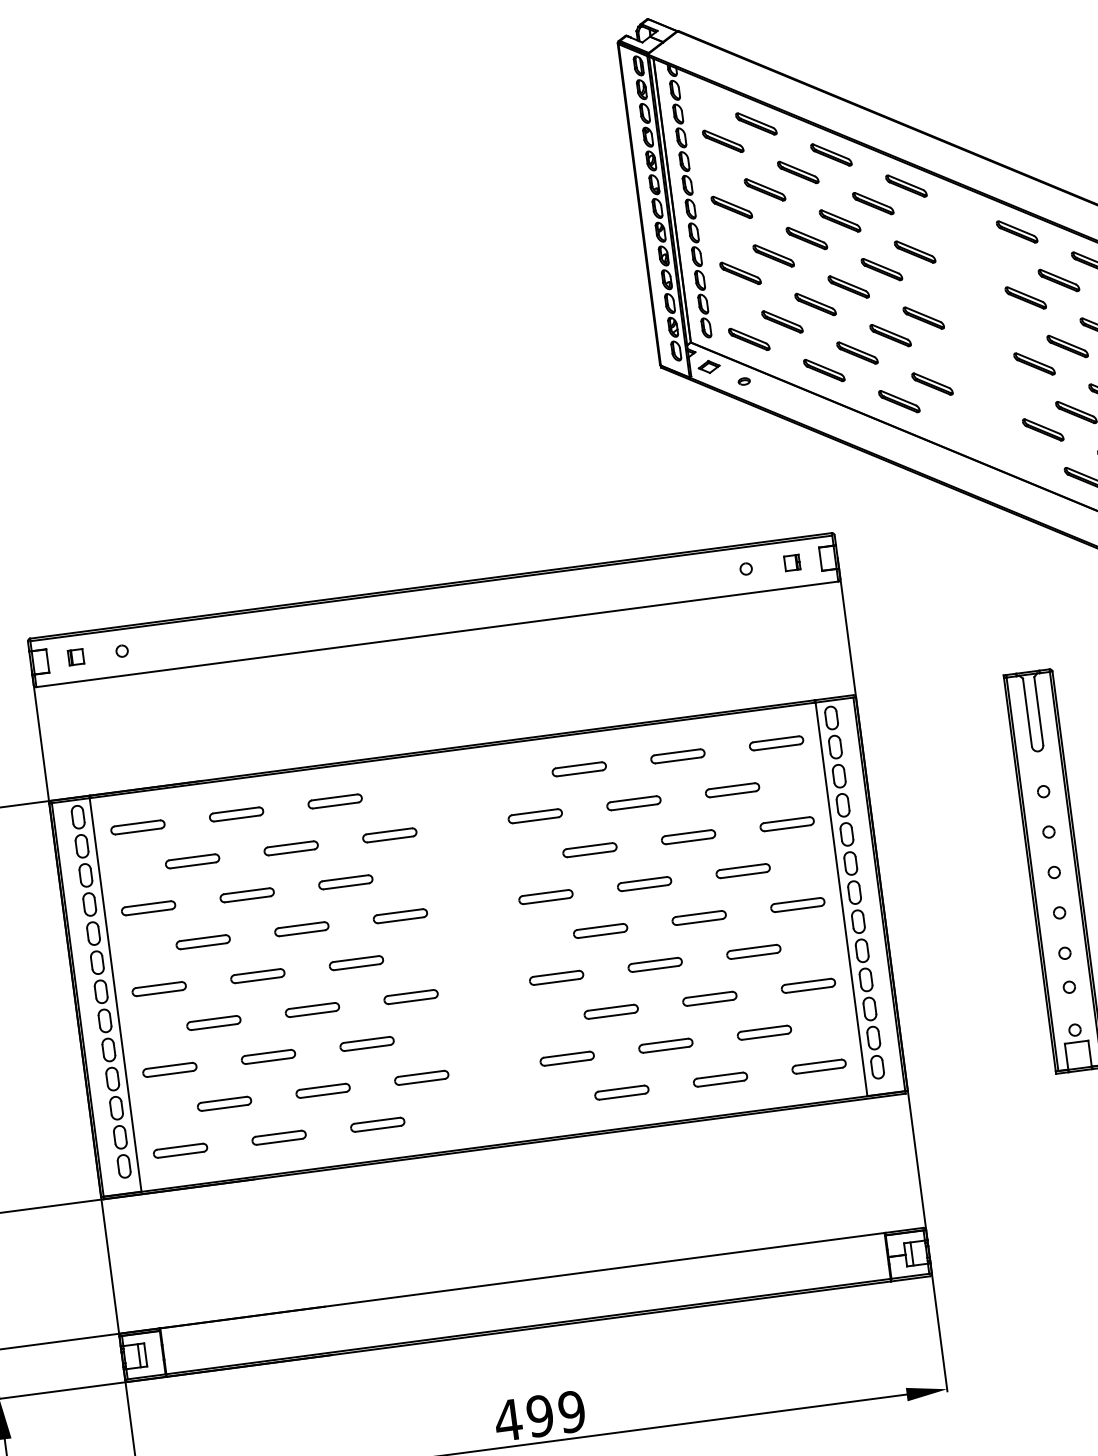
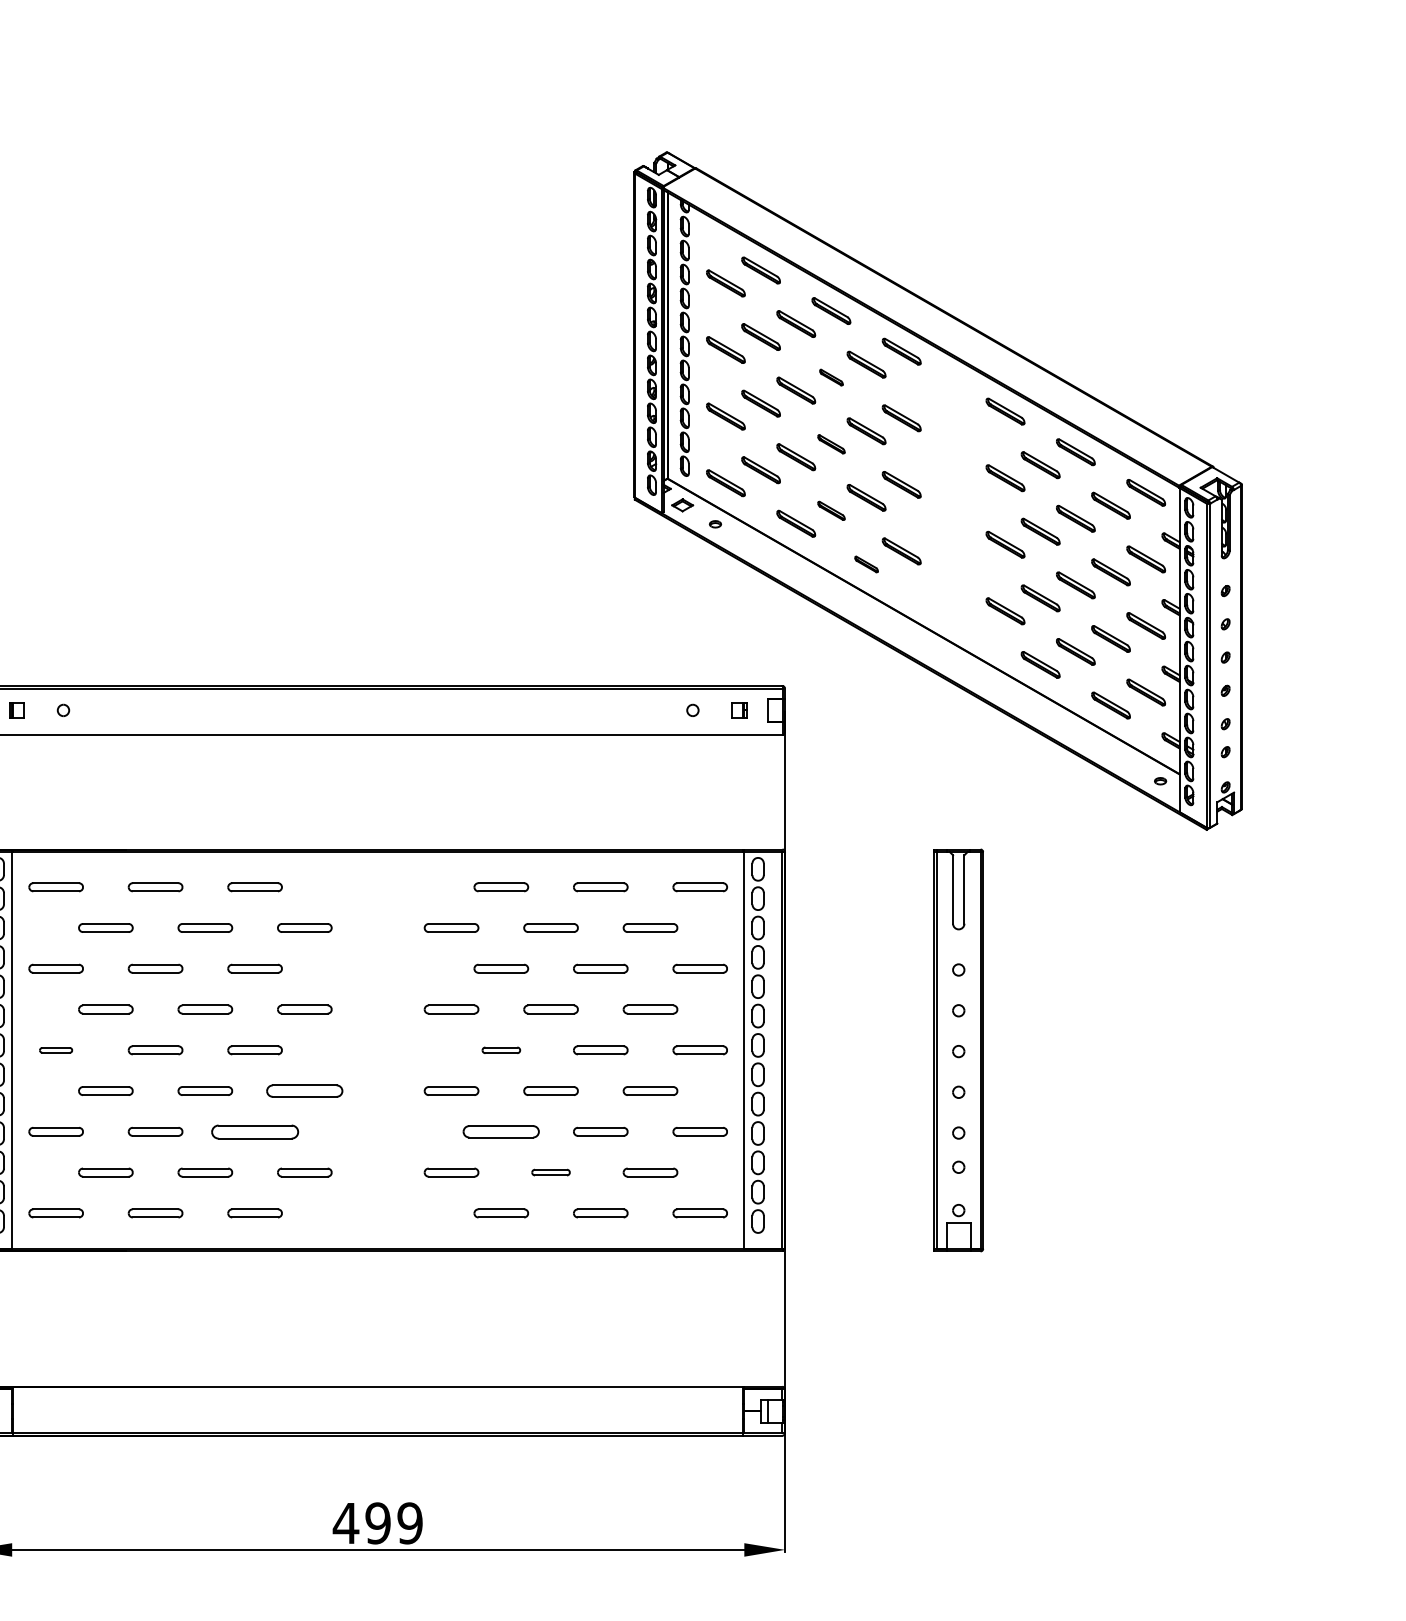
part: (840, 220) -> (831, 377), size x0.6
part: (848, 287) -> (831, 444), size x0.7
part: (857, 352) -> (831, 510), size x0.7
part: (899, 401) -> (866, 564), size x0.6
part: (600, 931) -> (501, 1050), size x0.7
part: (158, 989) -> (55, 1050), size x0.6
part: (410, 996) -> (304, 1090), size x1.4
part: (611, 1011) -> (501, 1131), size x1.4
part: (366, 1043) -> (254, 1131), size x1.6
part: (665, 1045) -> (550, 1172), size x0.7

